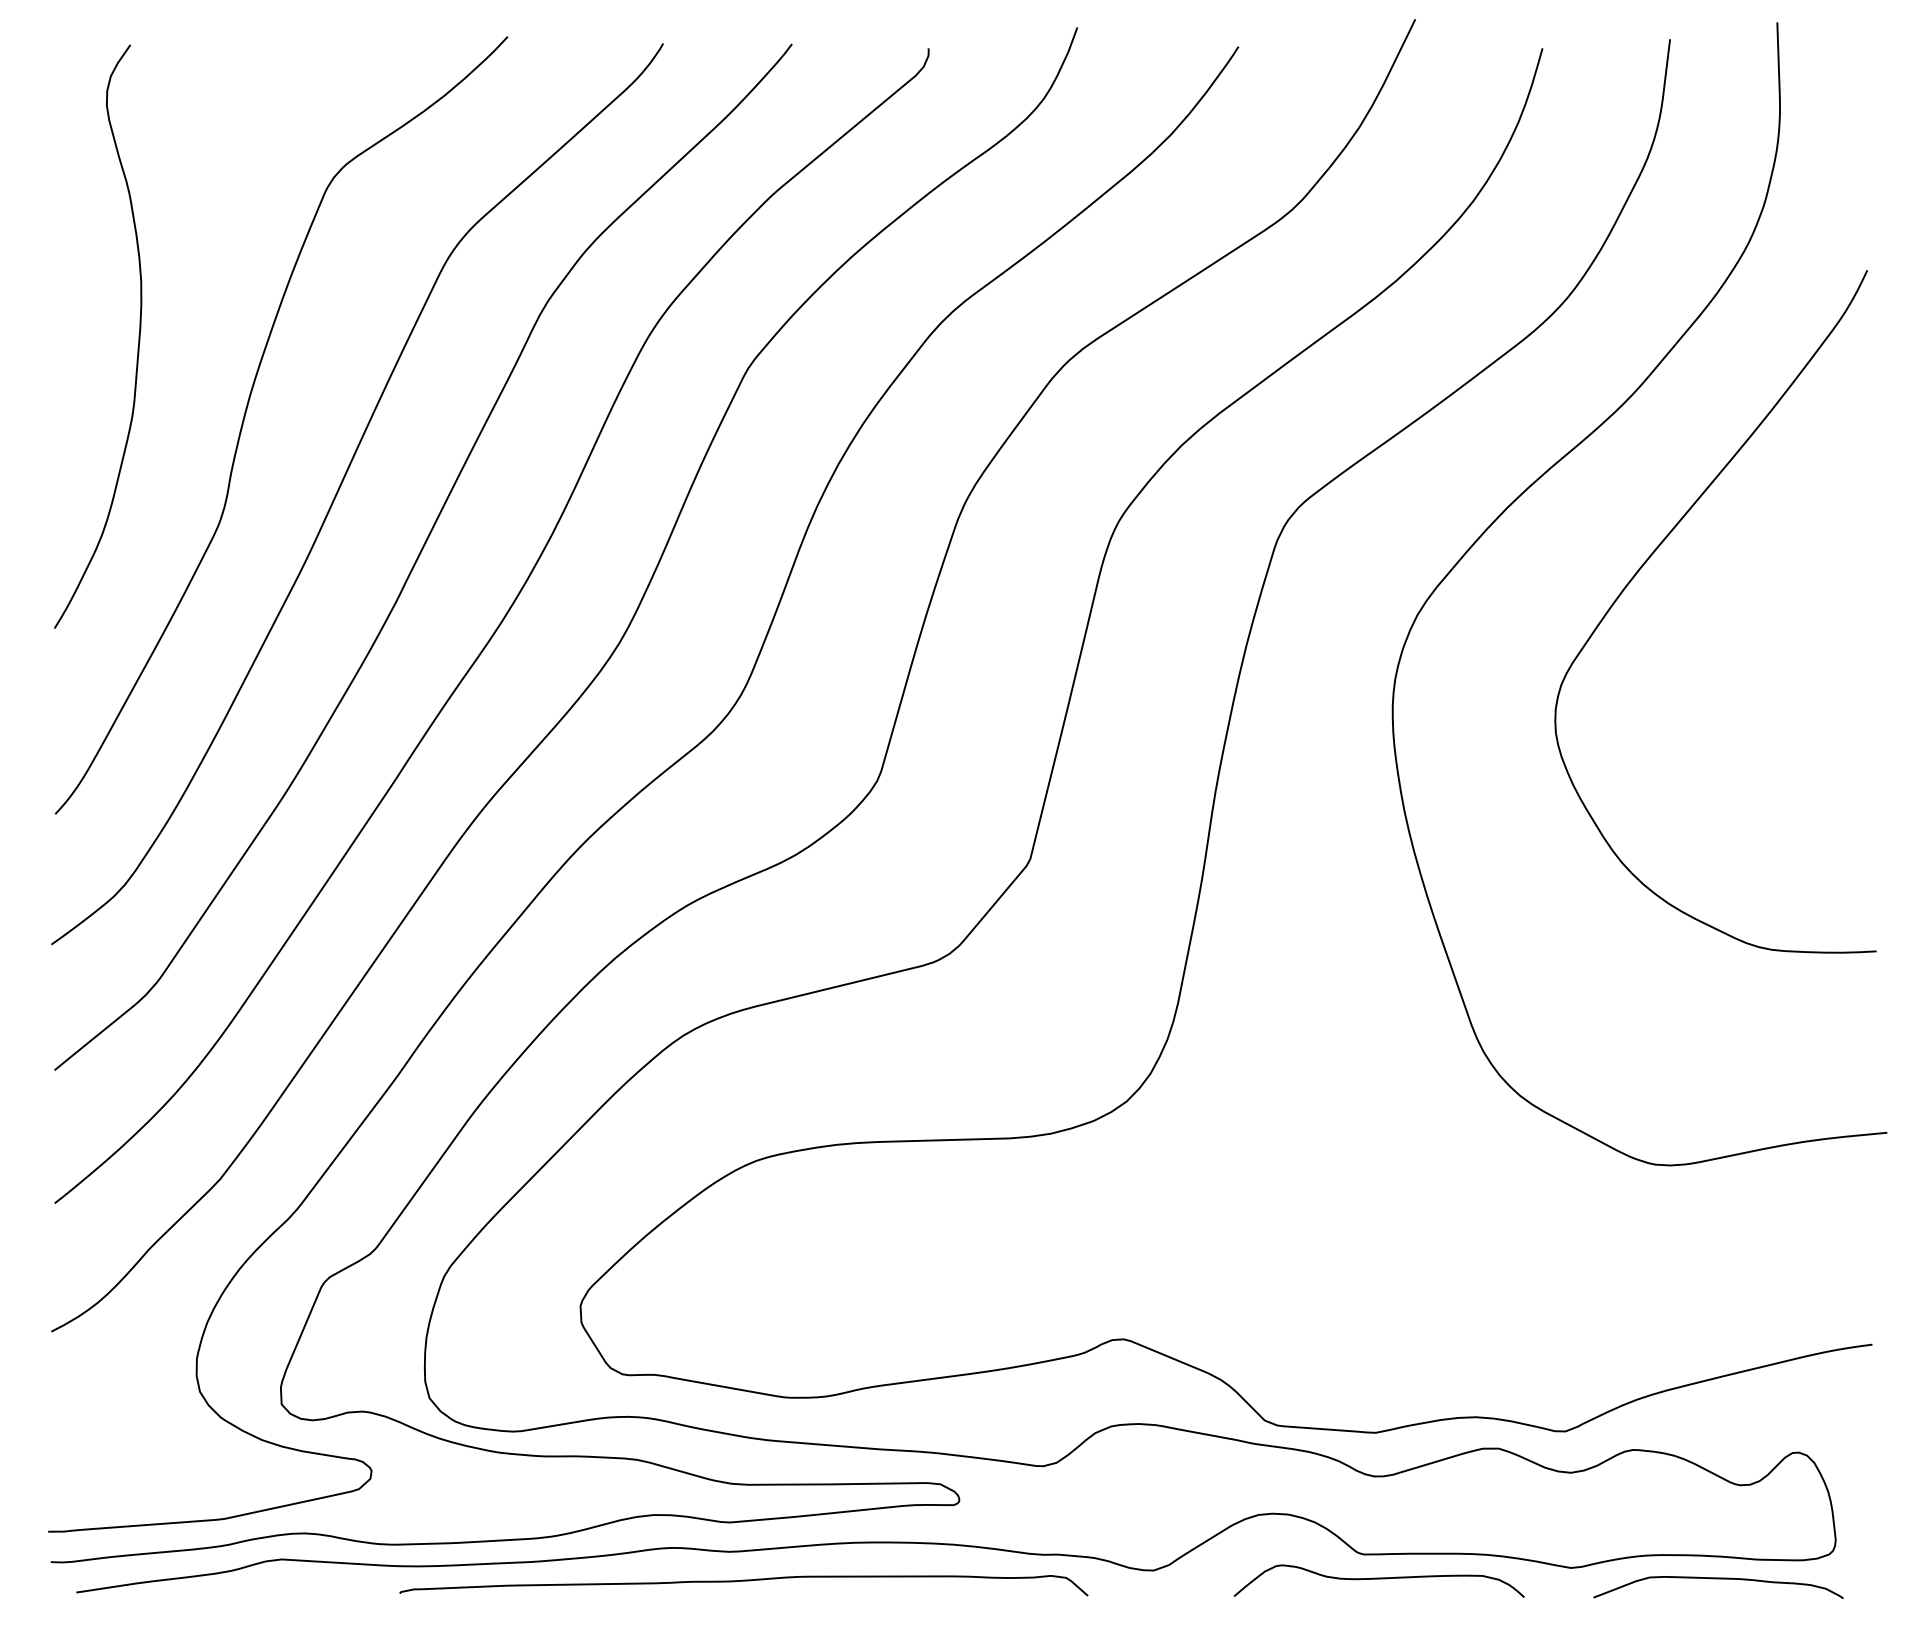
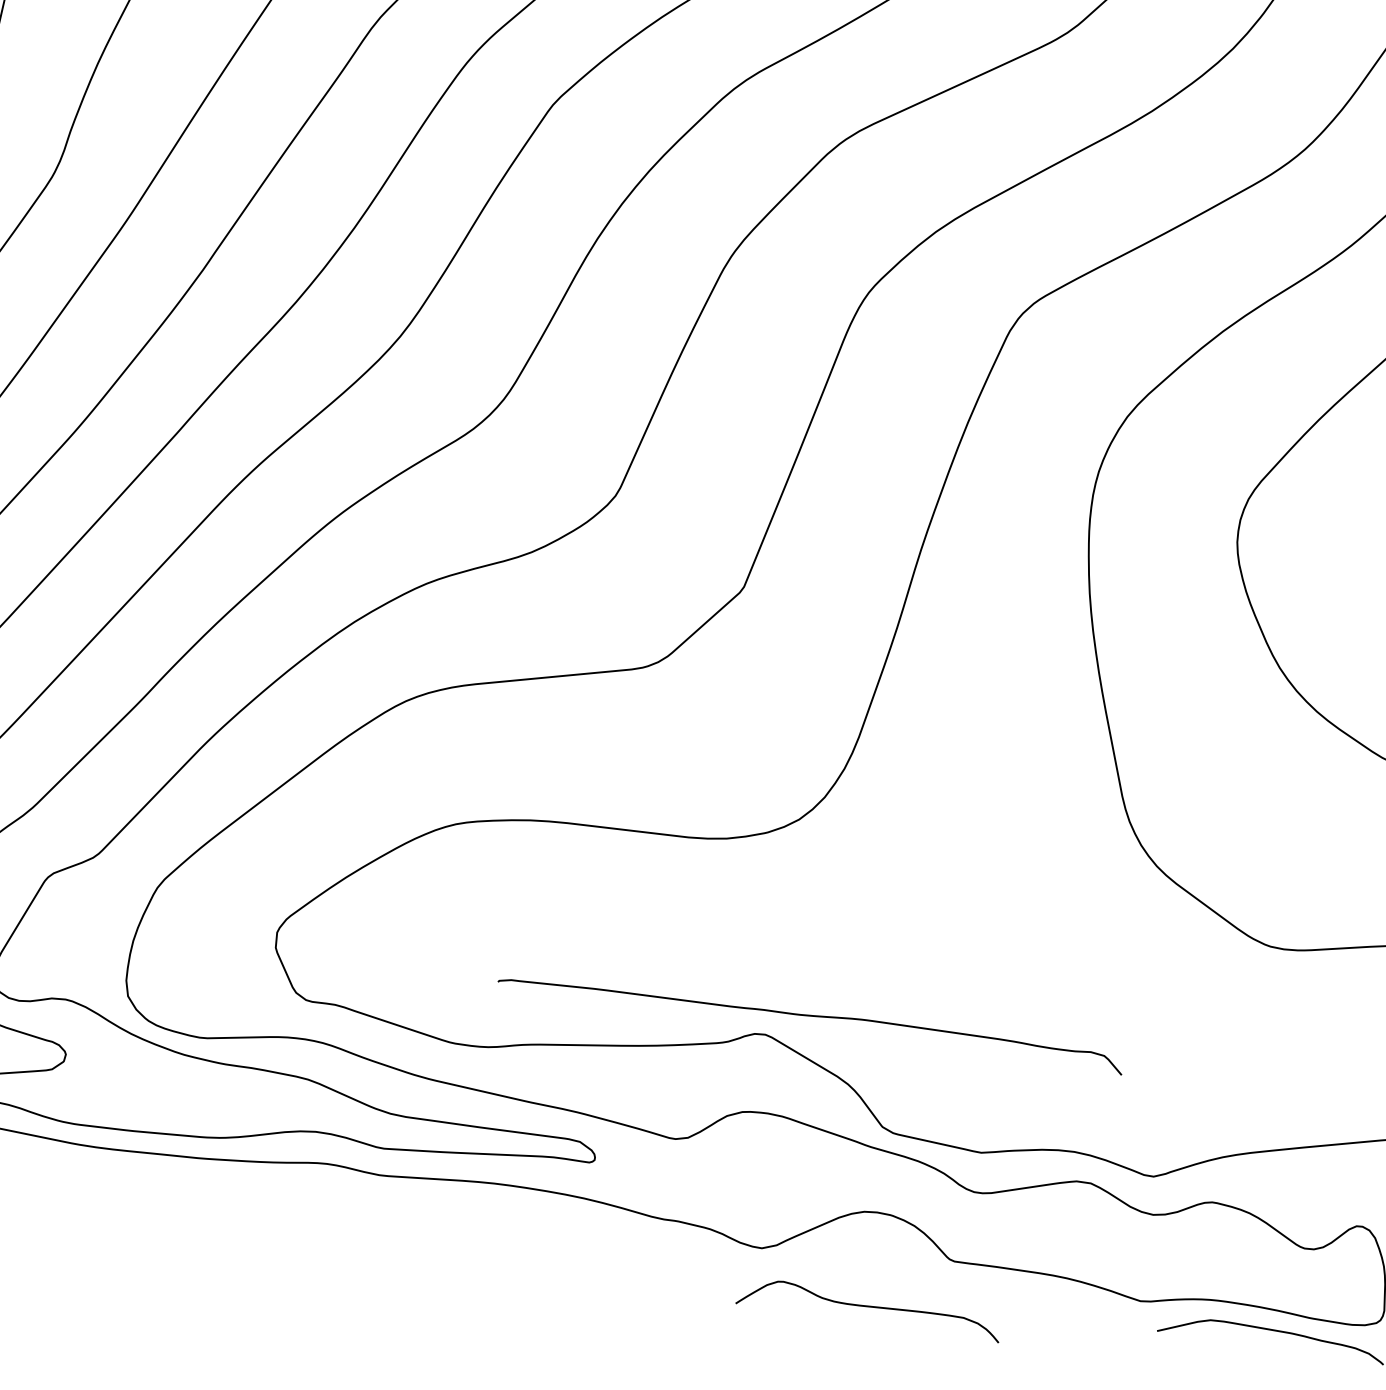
curve: (1378, 1579) -> (868, 1307), moved
curve: (743, 1581) -> (811, 1016), moved

